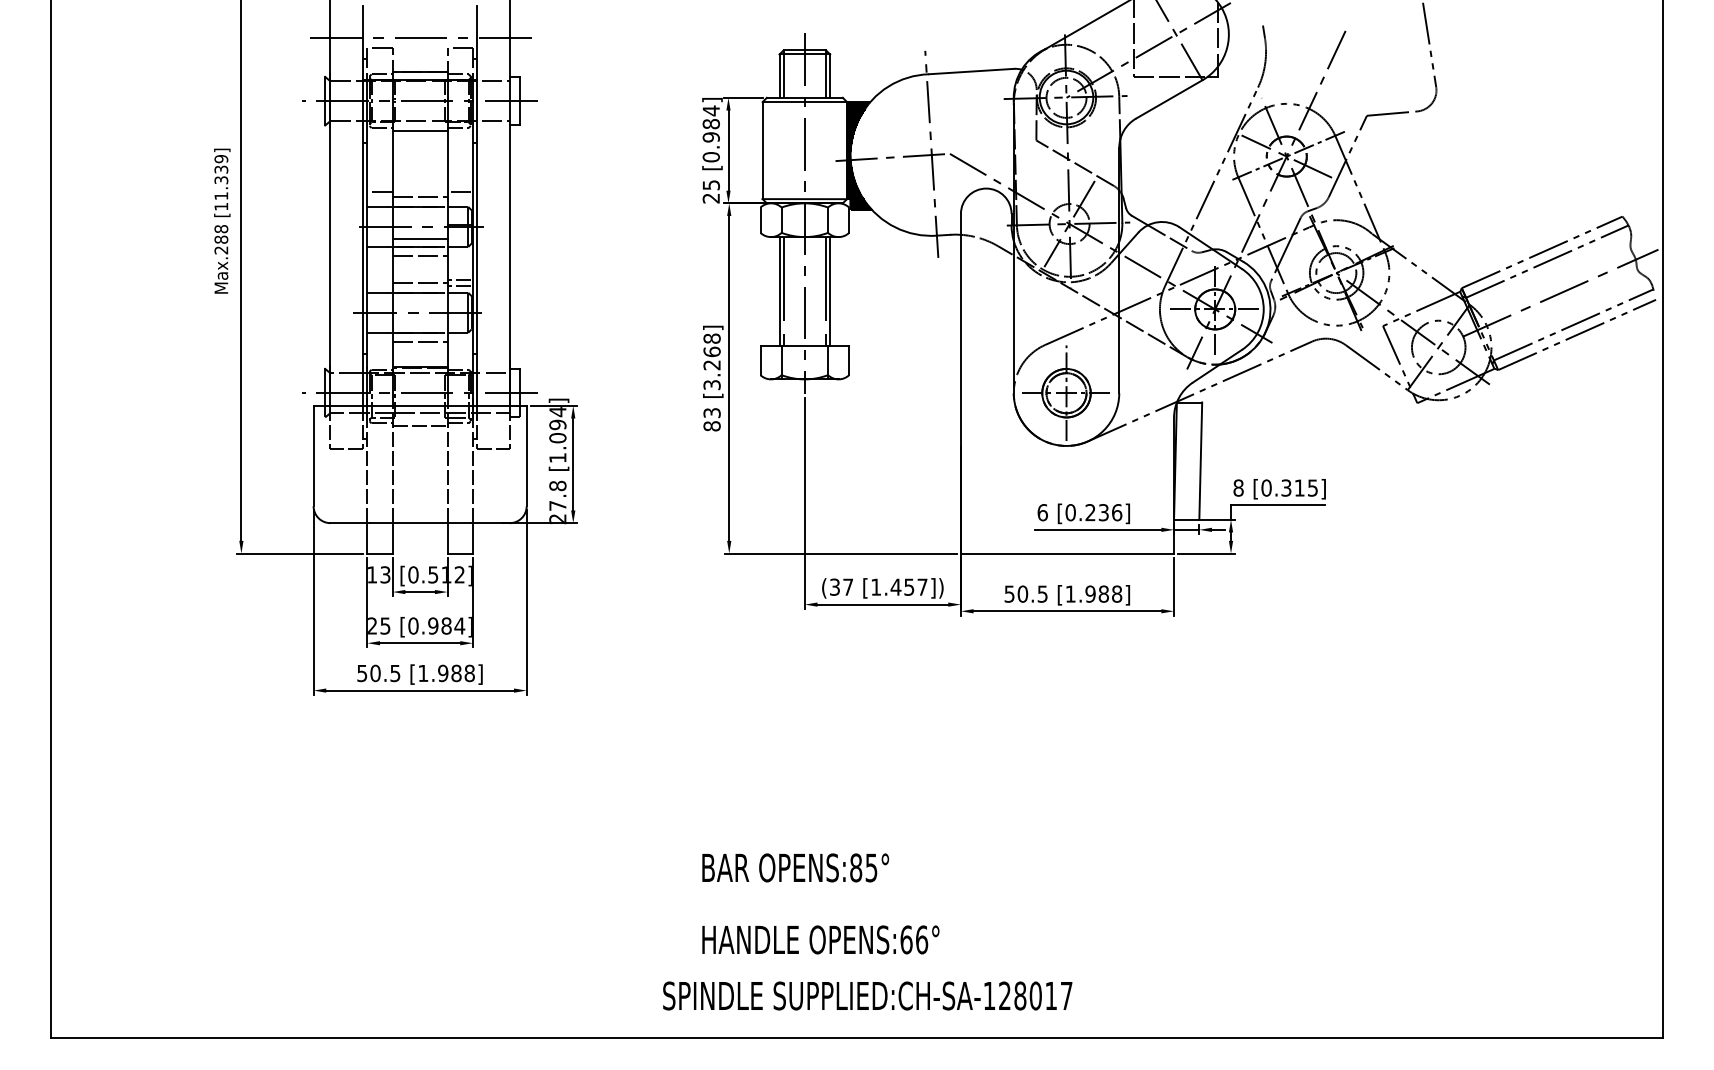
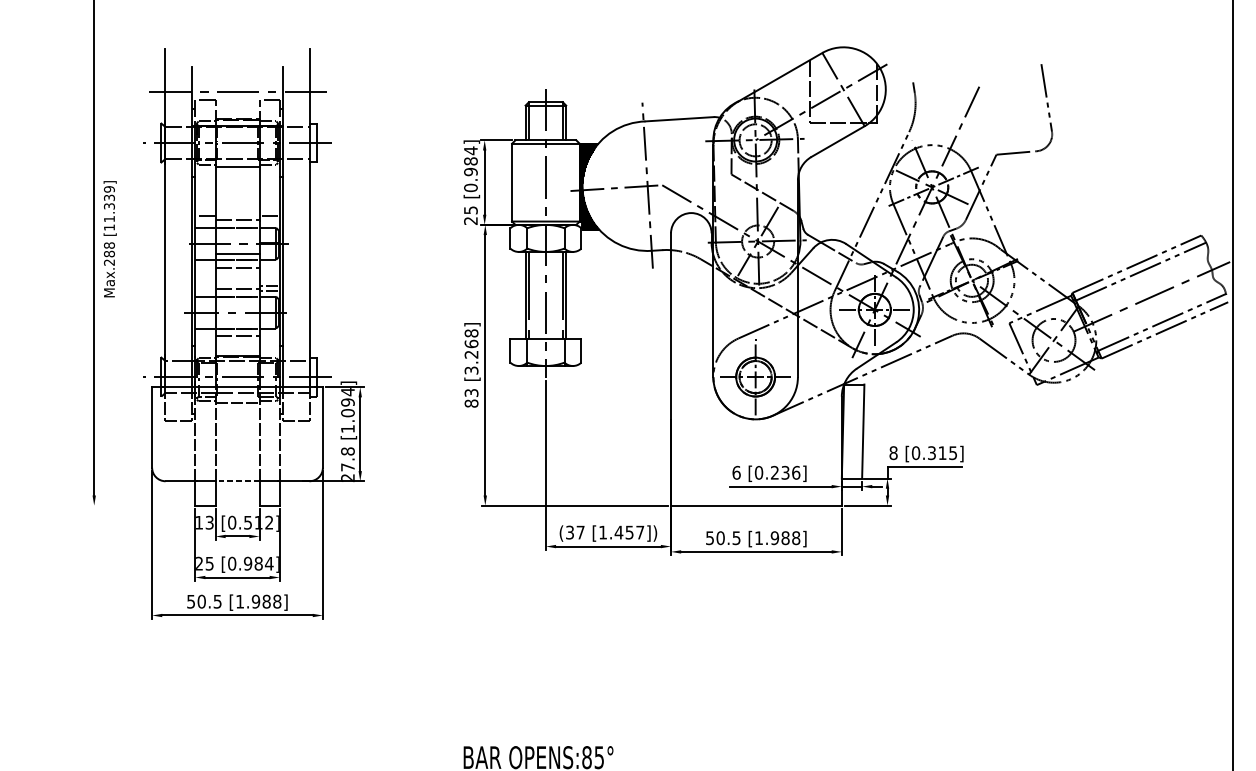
text: (222, 220) -> (110, 238), moved
line: (419, 523) -> (237, 481), solid -> dashed
line: (300, 553) -> (141, 505), removed

